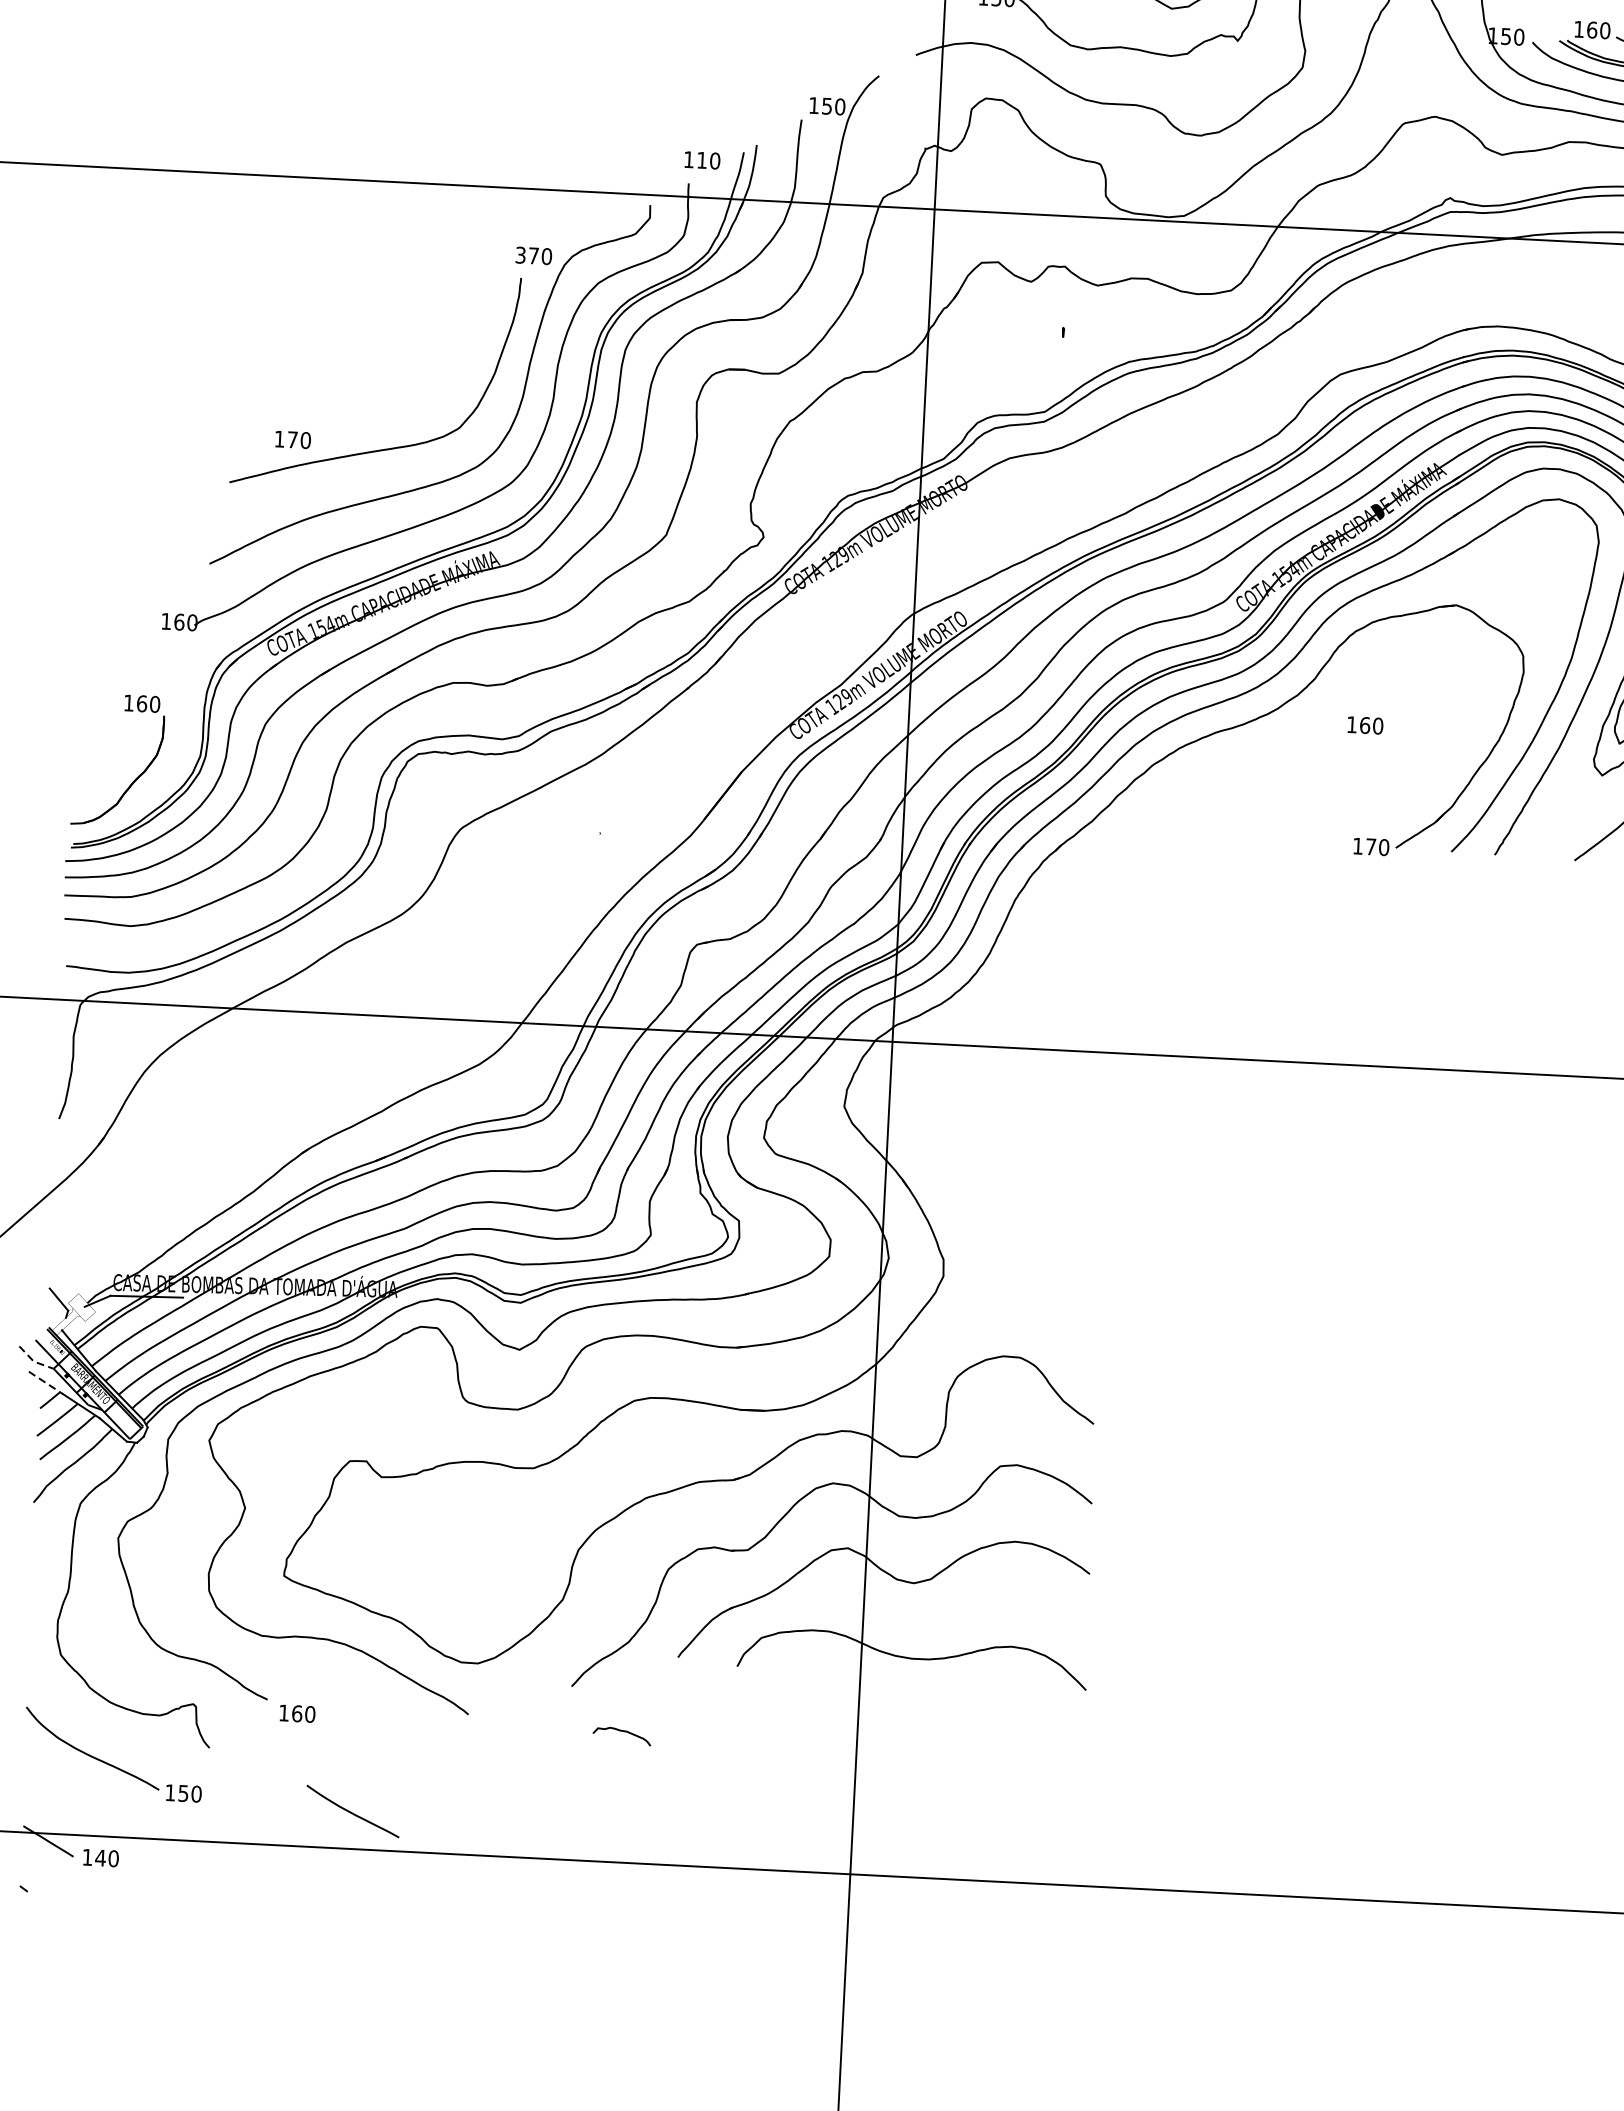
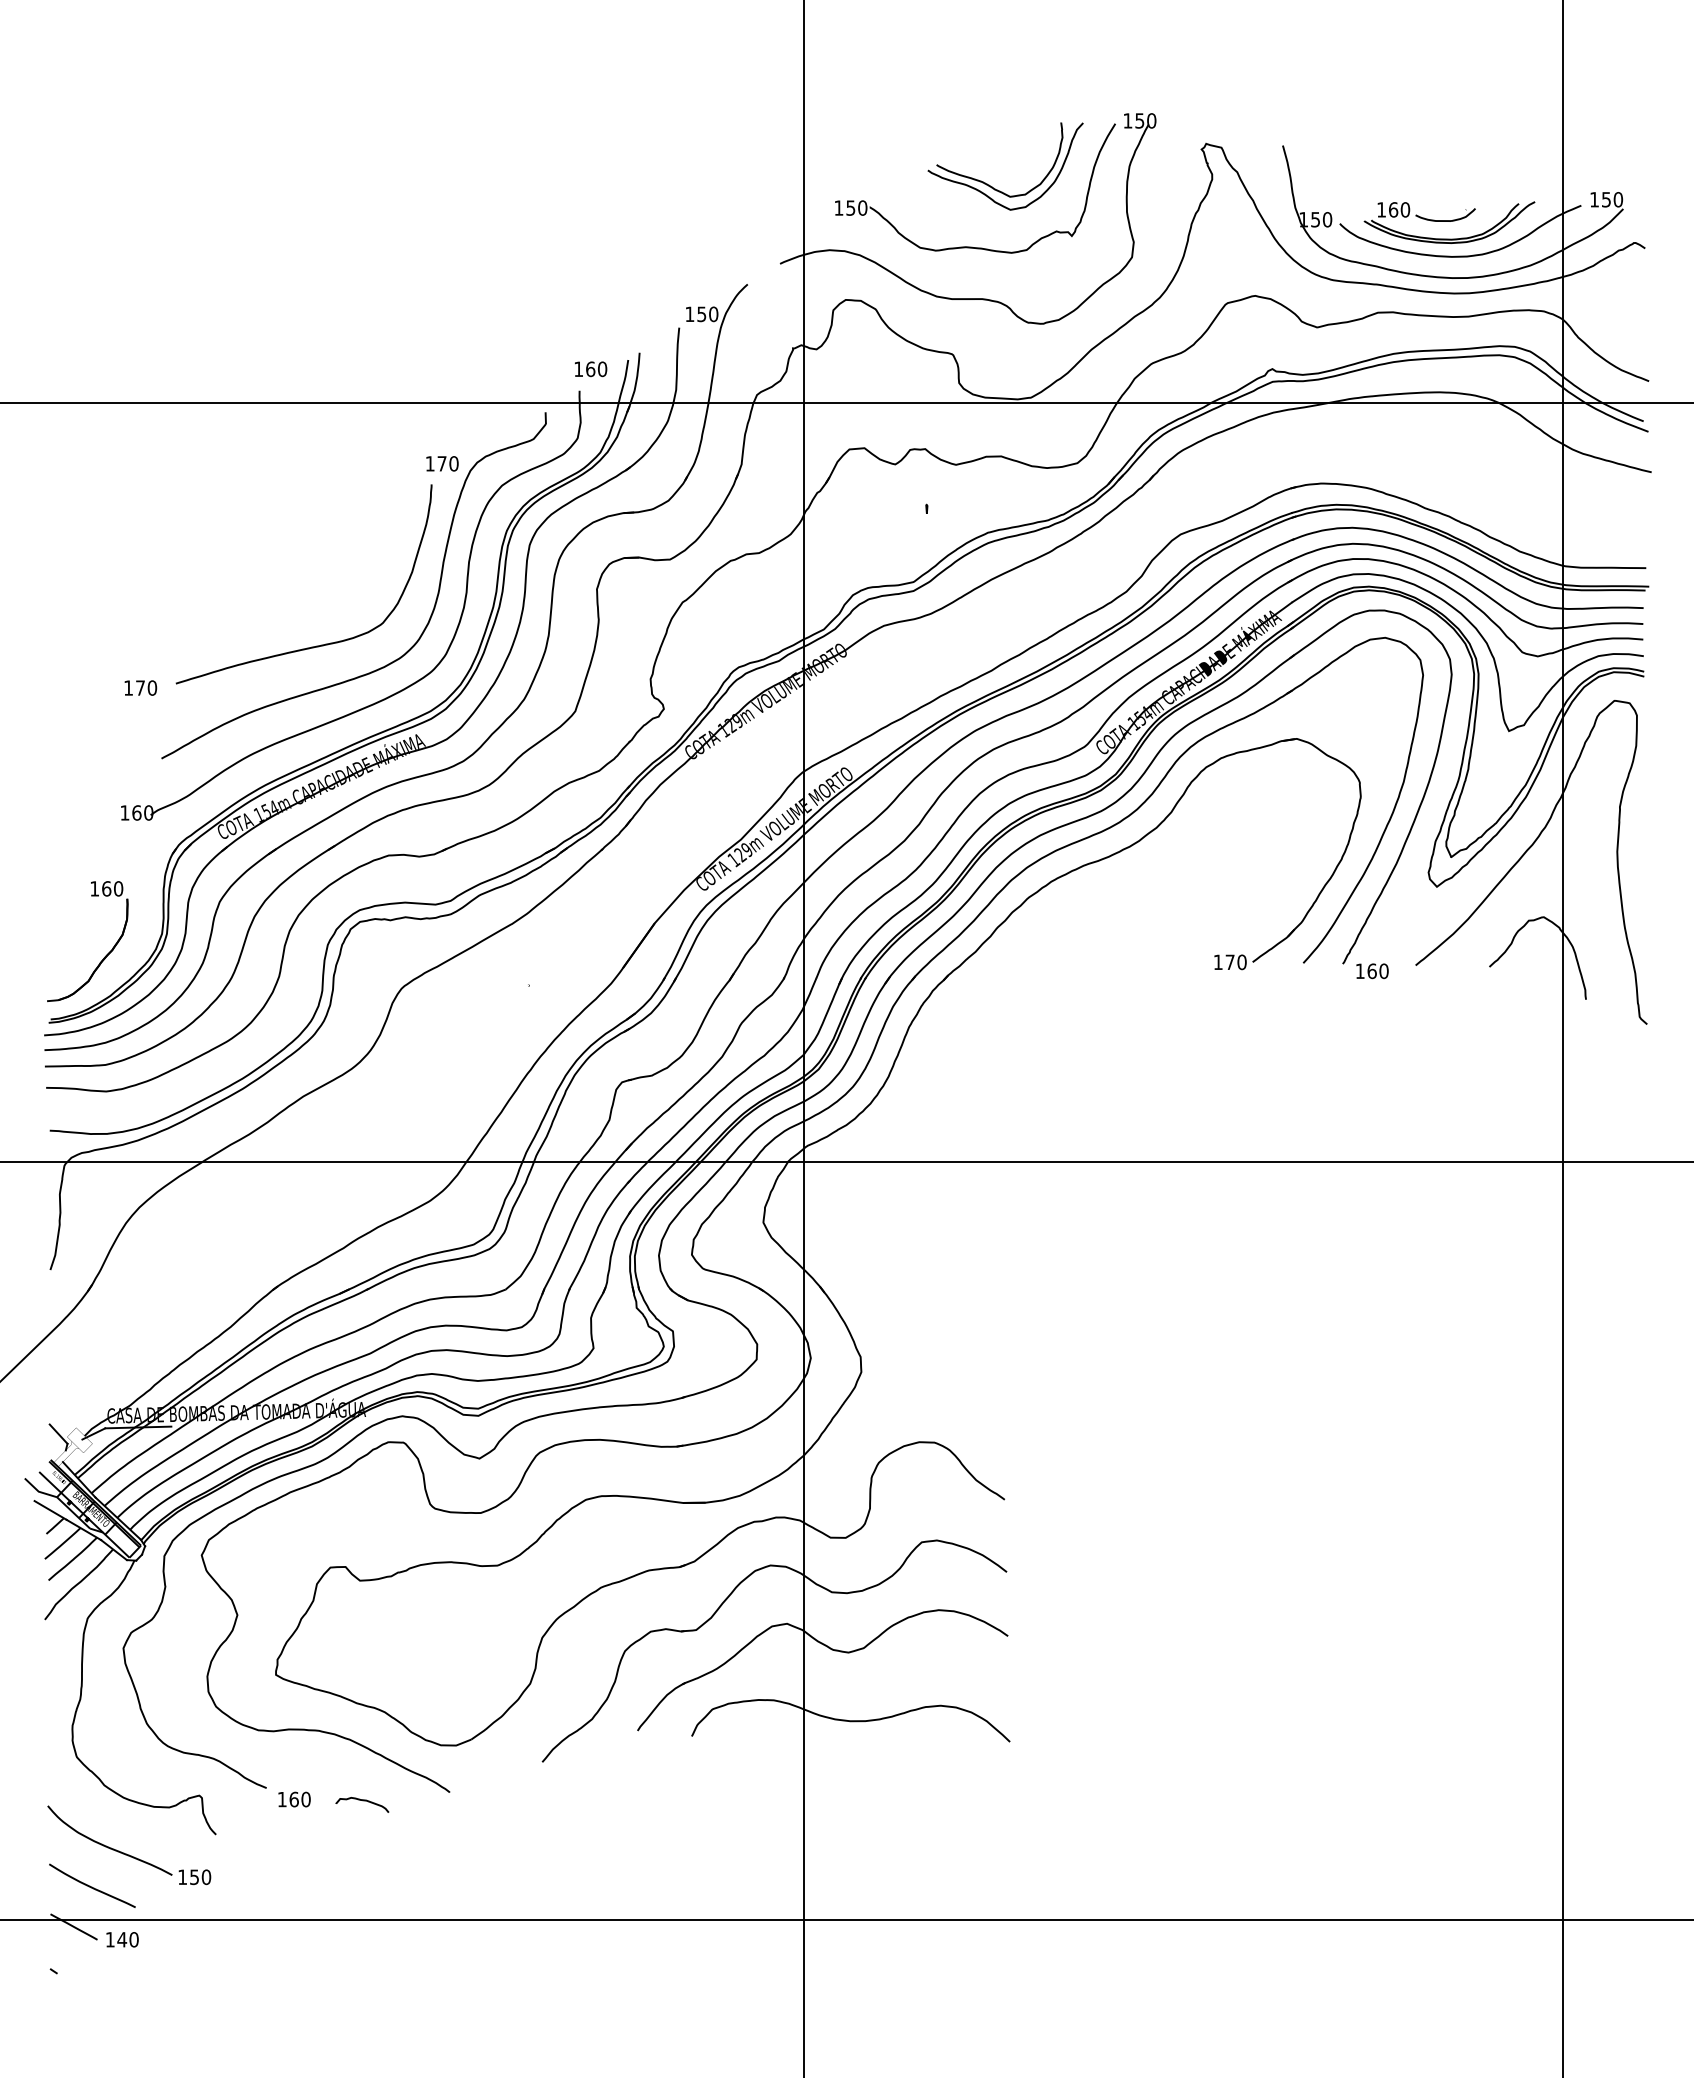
text: (701, 160) -> (590, 369), 110 -> 160
text: (520, 254) -> (429, 463), 370 -> 170
text: (292, 439) -> (140, 687), moved
text: (1365, 725) -> (1372, 971), moved
line: (33, 1361) -> (38, 1491), dashed -> solid
line: (45, 1382) -> (50, 1510), dashed -> solid
curve: (622, 1732) -> (362, 1801), moved
curve: (353, 1812) -> (92, 1886), moved

